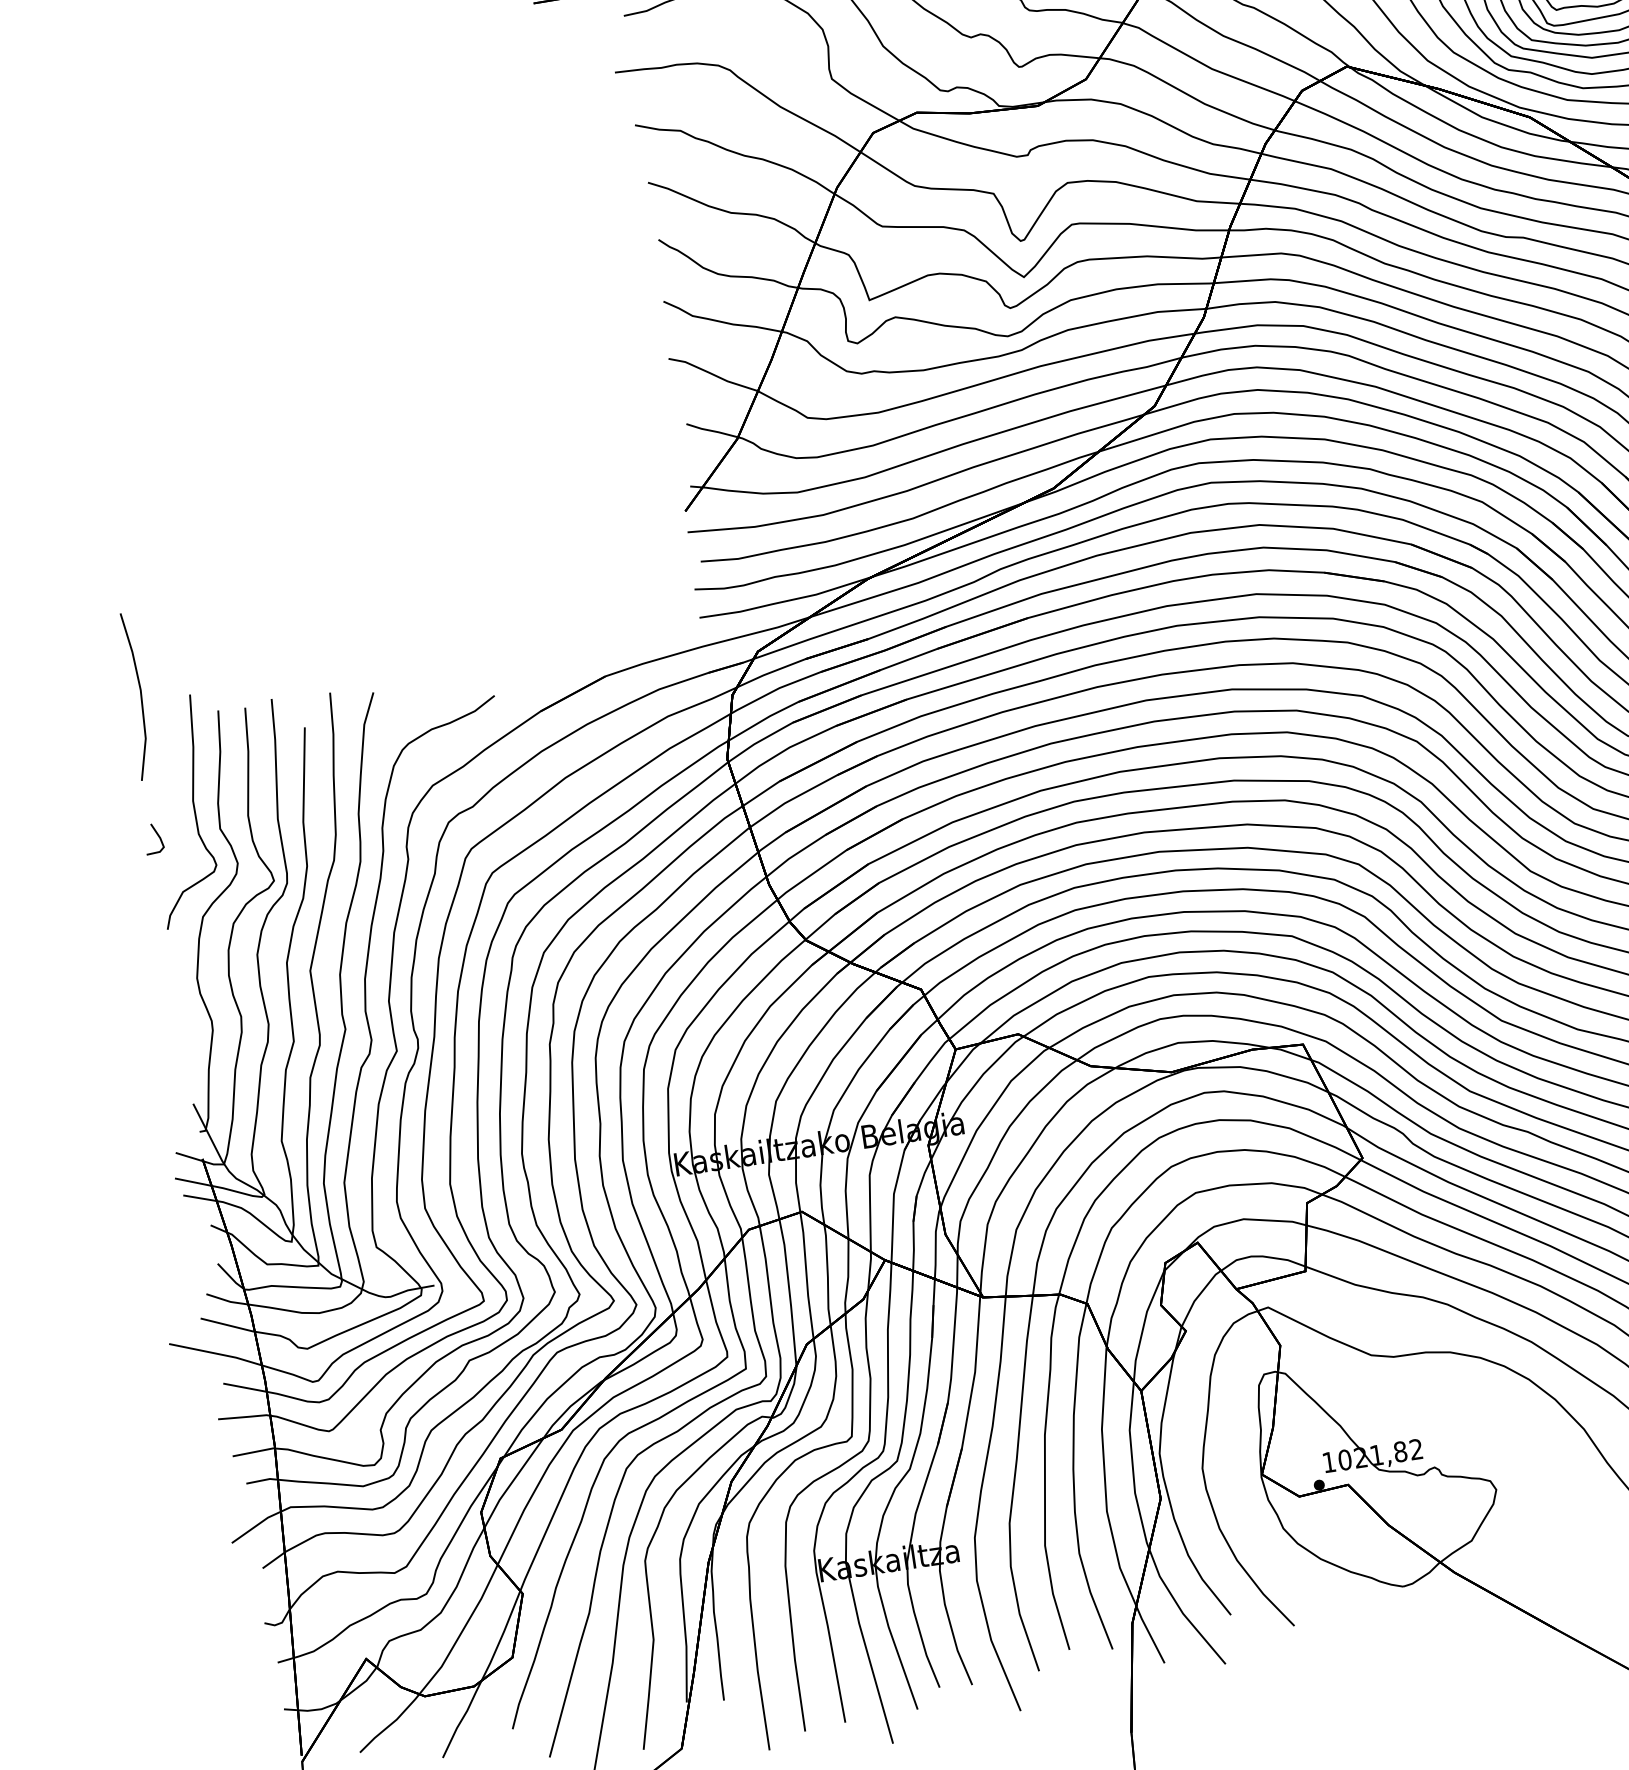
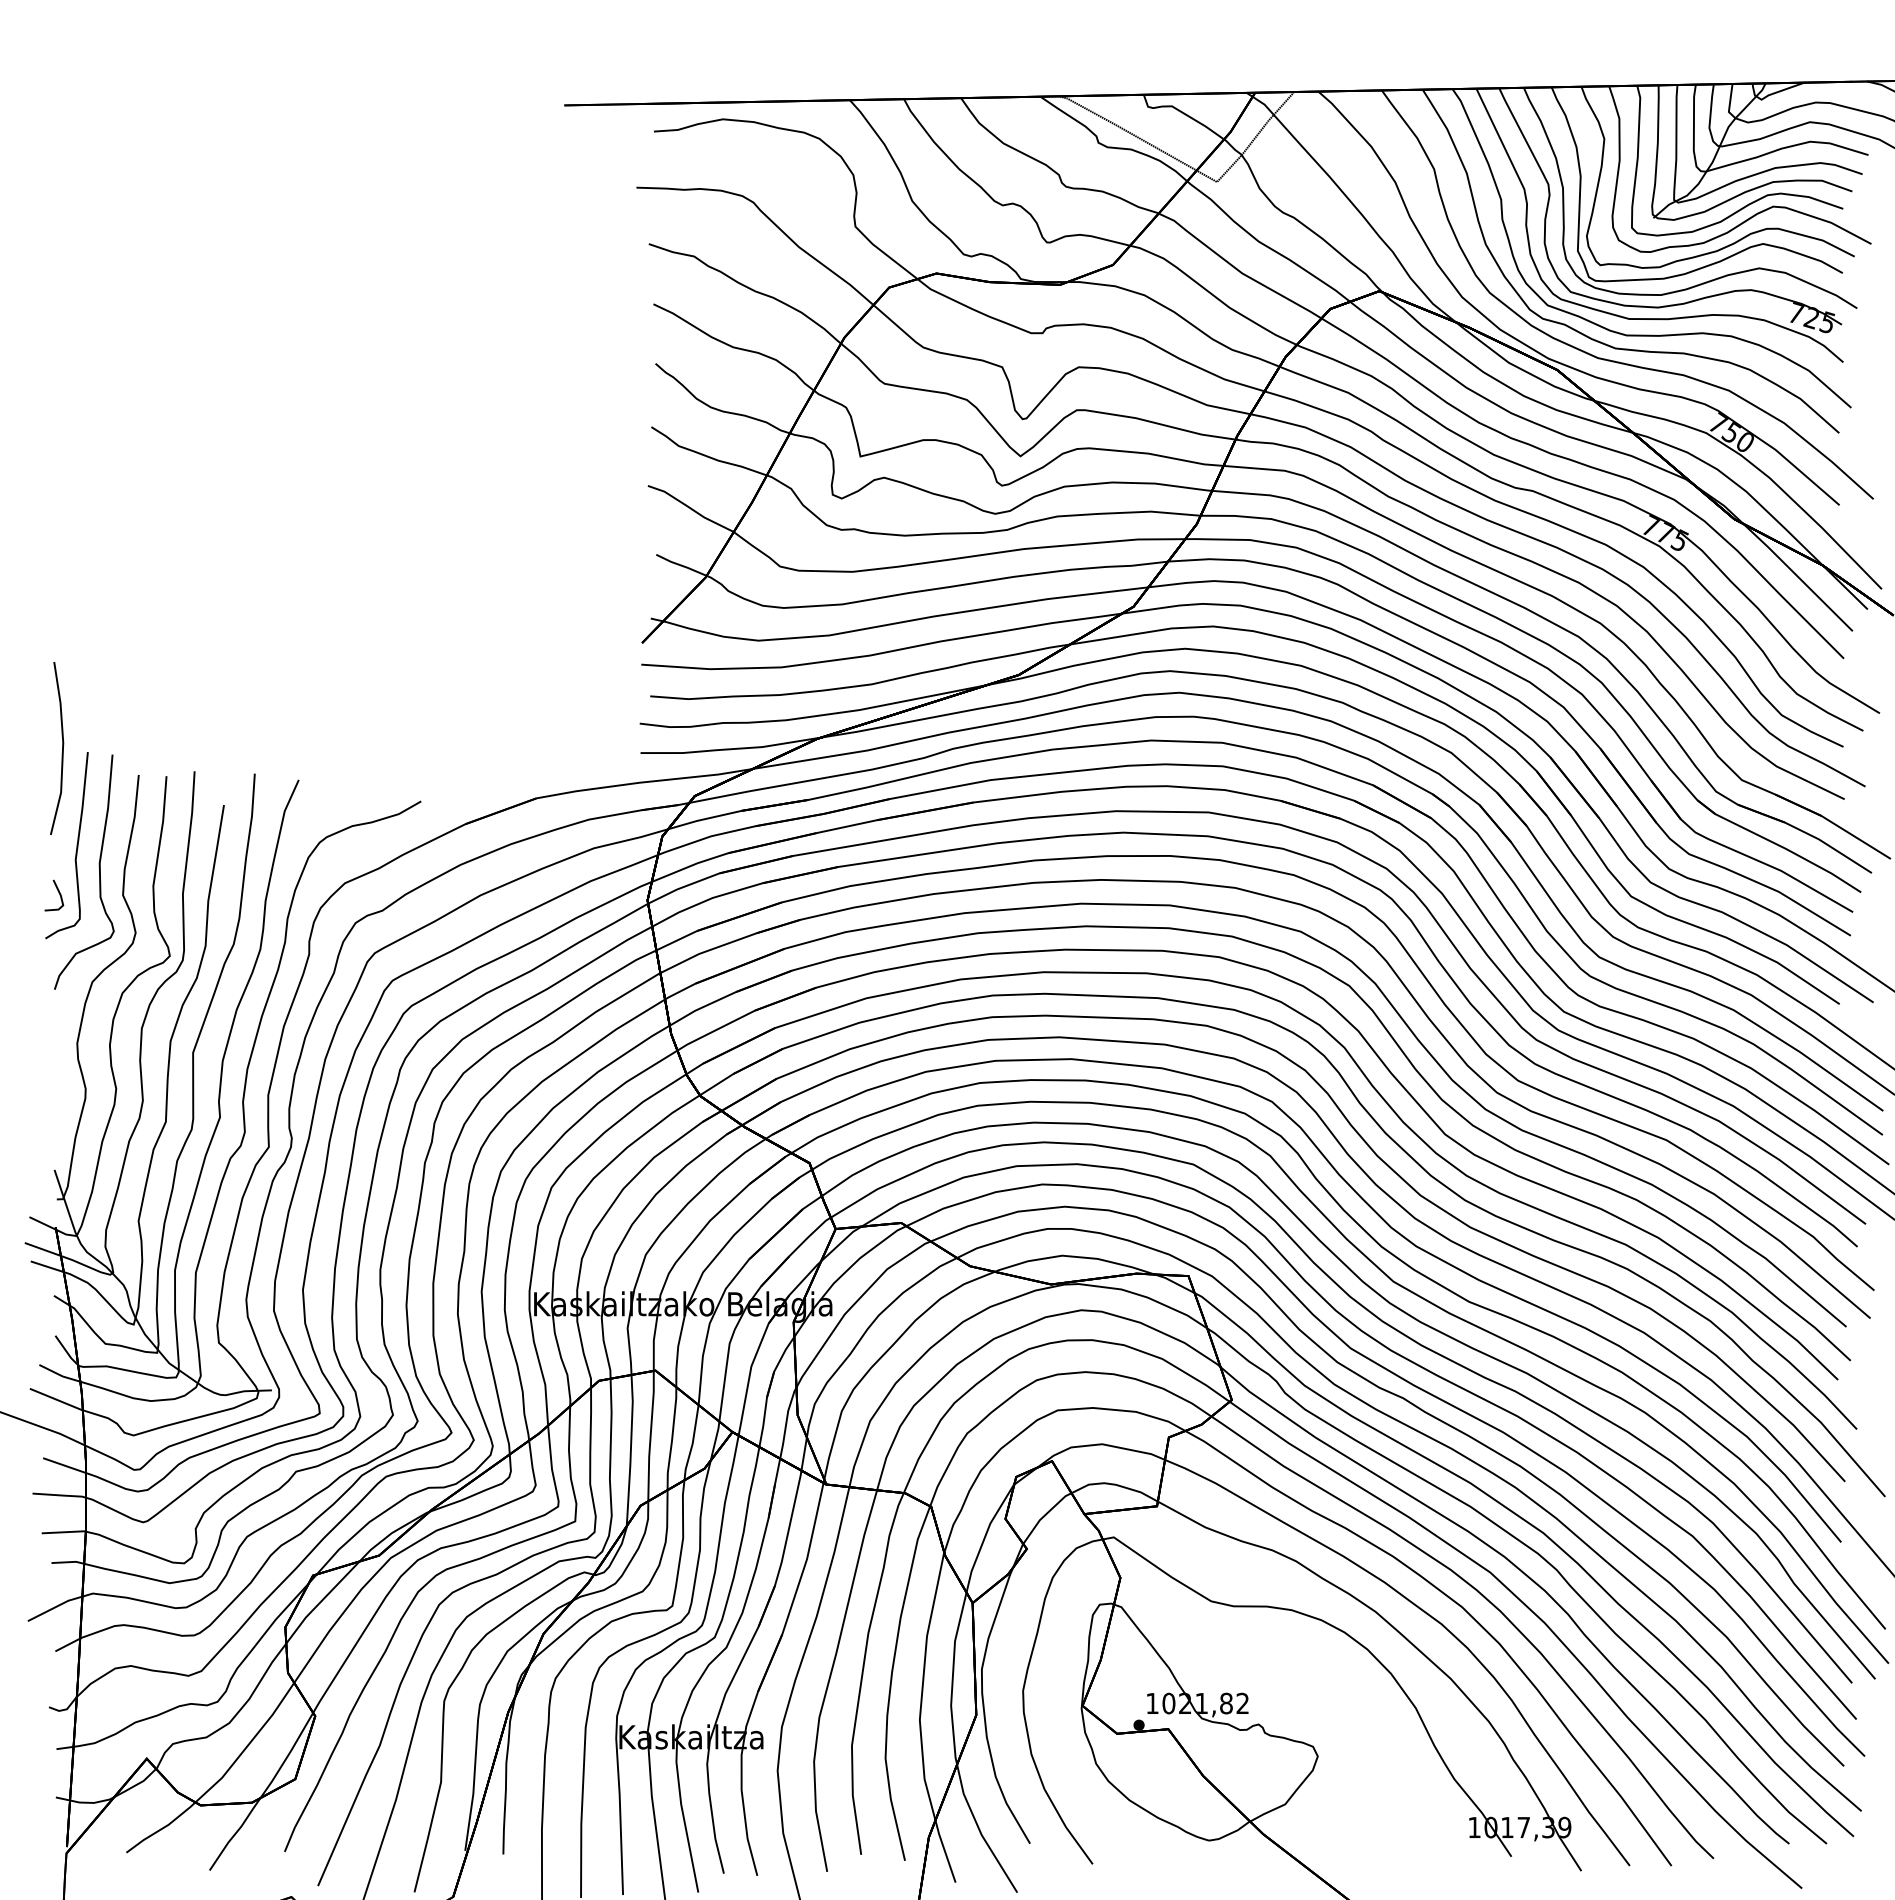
part: (168, 787) -> (76, 845), added

